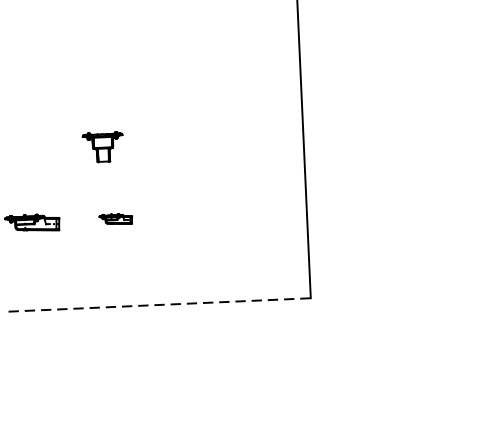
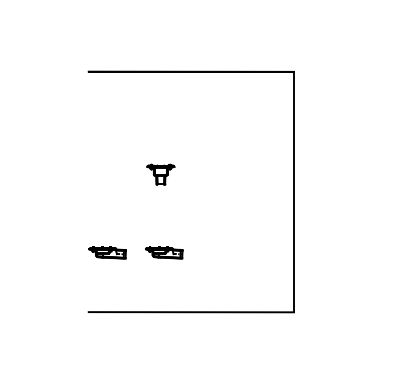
part: (102, 147) -> (160, 174), moved
part: (116, 218) -> (164, 252), size x1.67
line: (159, 305) -> (191, 312), dashed -> solid

